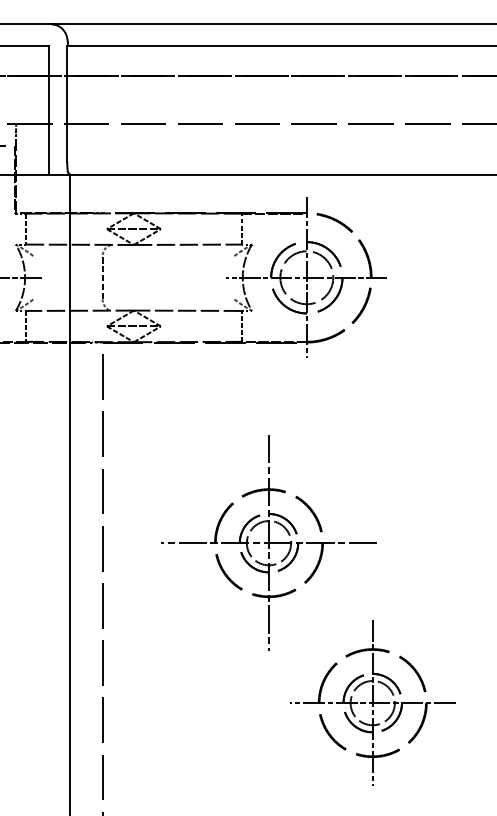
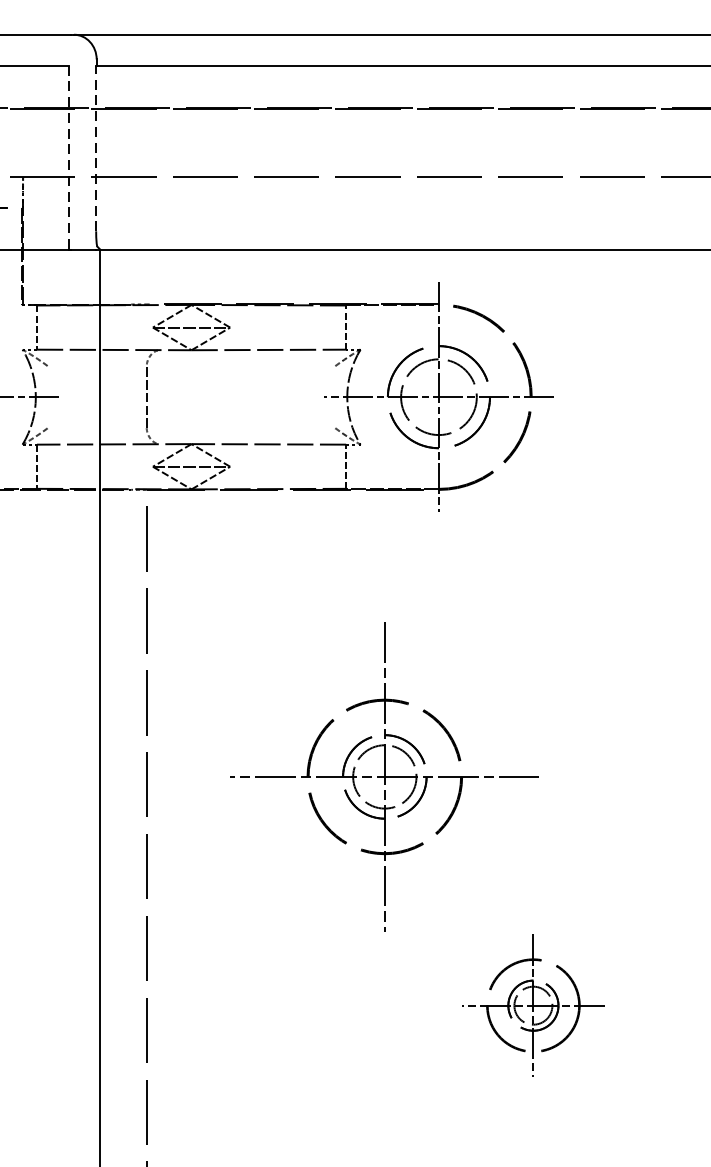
line: (67, 103) -> (96, 147), solid -> dashed
line: (48, 110) -> (69, 157), solid -> dashed
part: (372, 702) -> (532, 1004), size x0.6

